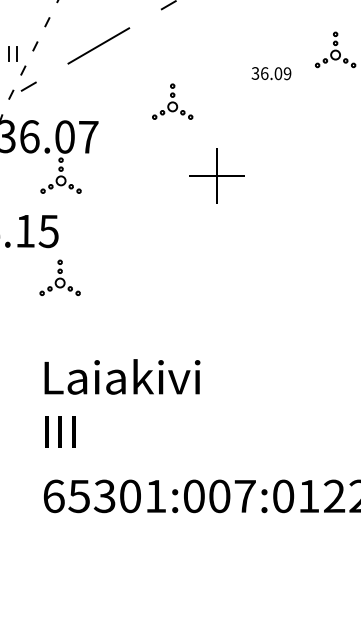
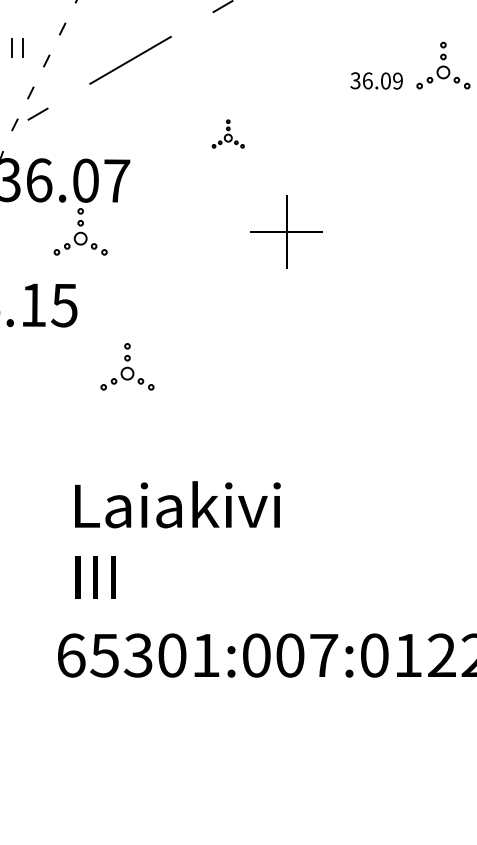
part: (13, 53) -> (17, 47), moved
text: (271, 73) -> (376, 80), moved
part: (172, 101) -> (228, 133), size x0.6
part: (60, 277) -> (127, 366), moved
text: (122, 403) -> (177, 539), moved

